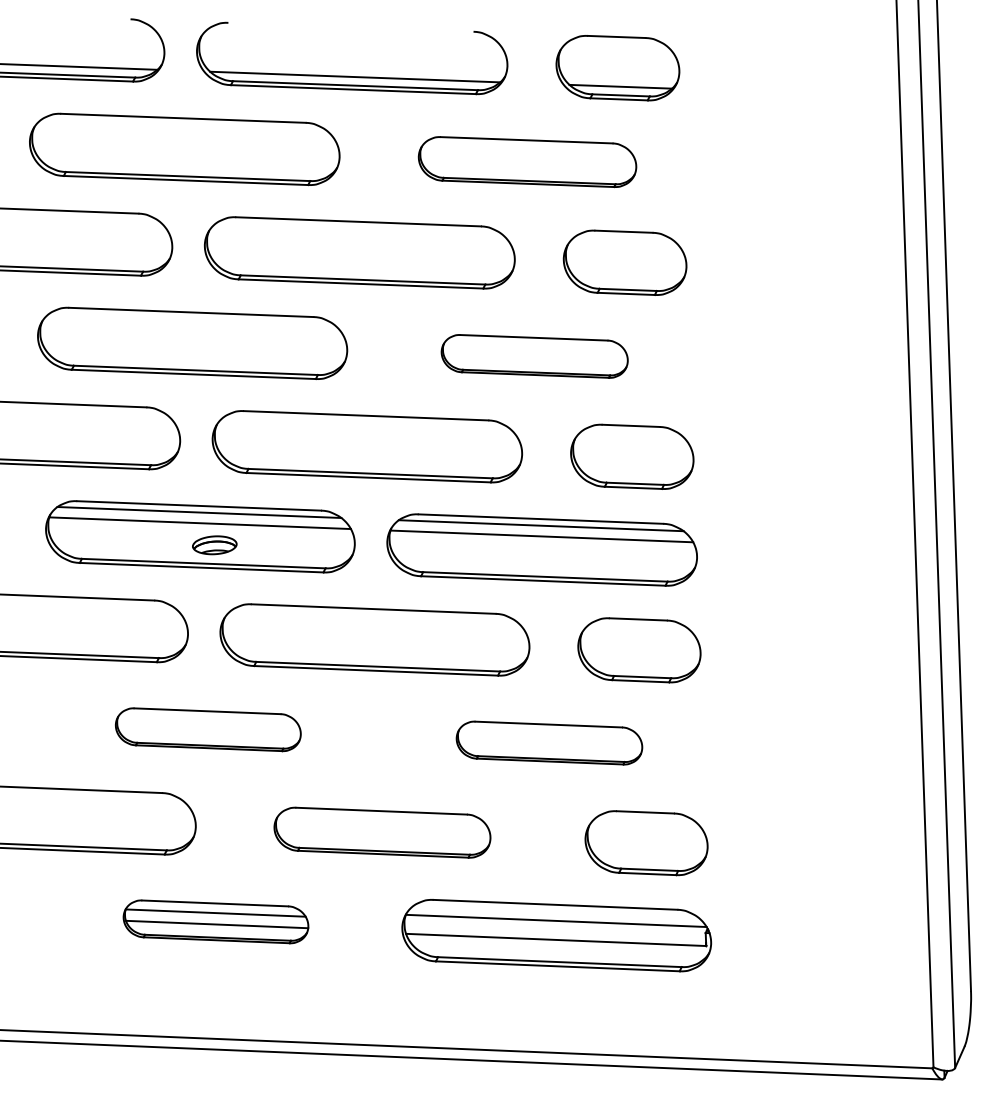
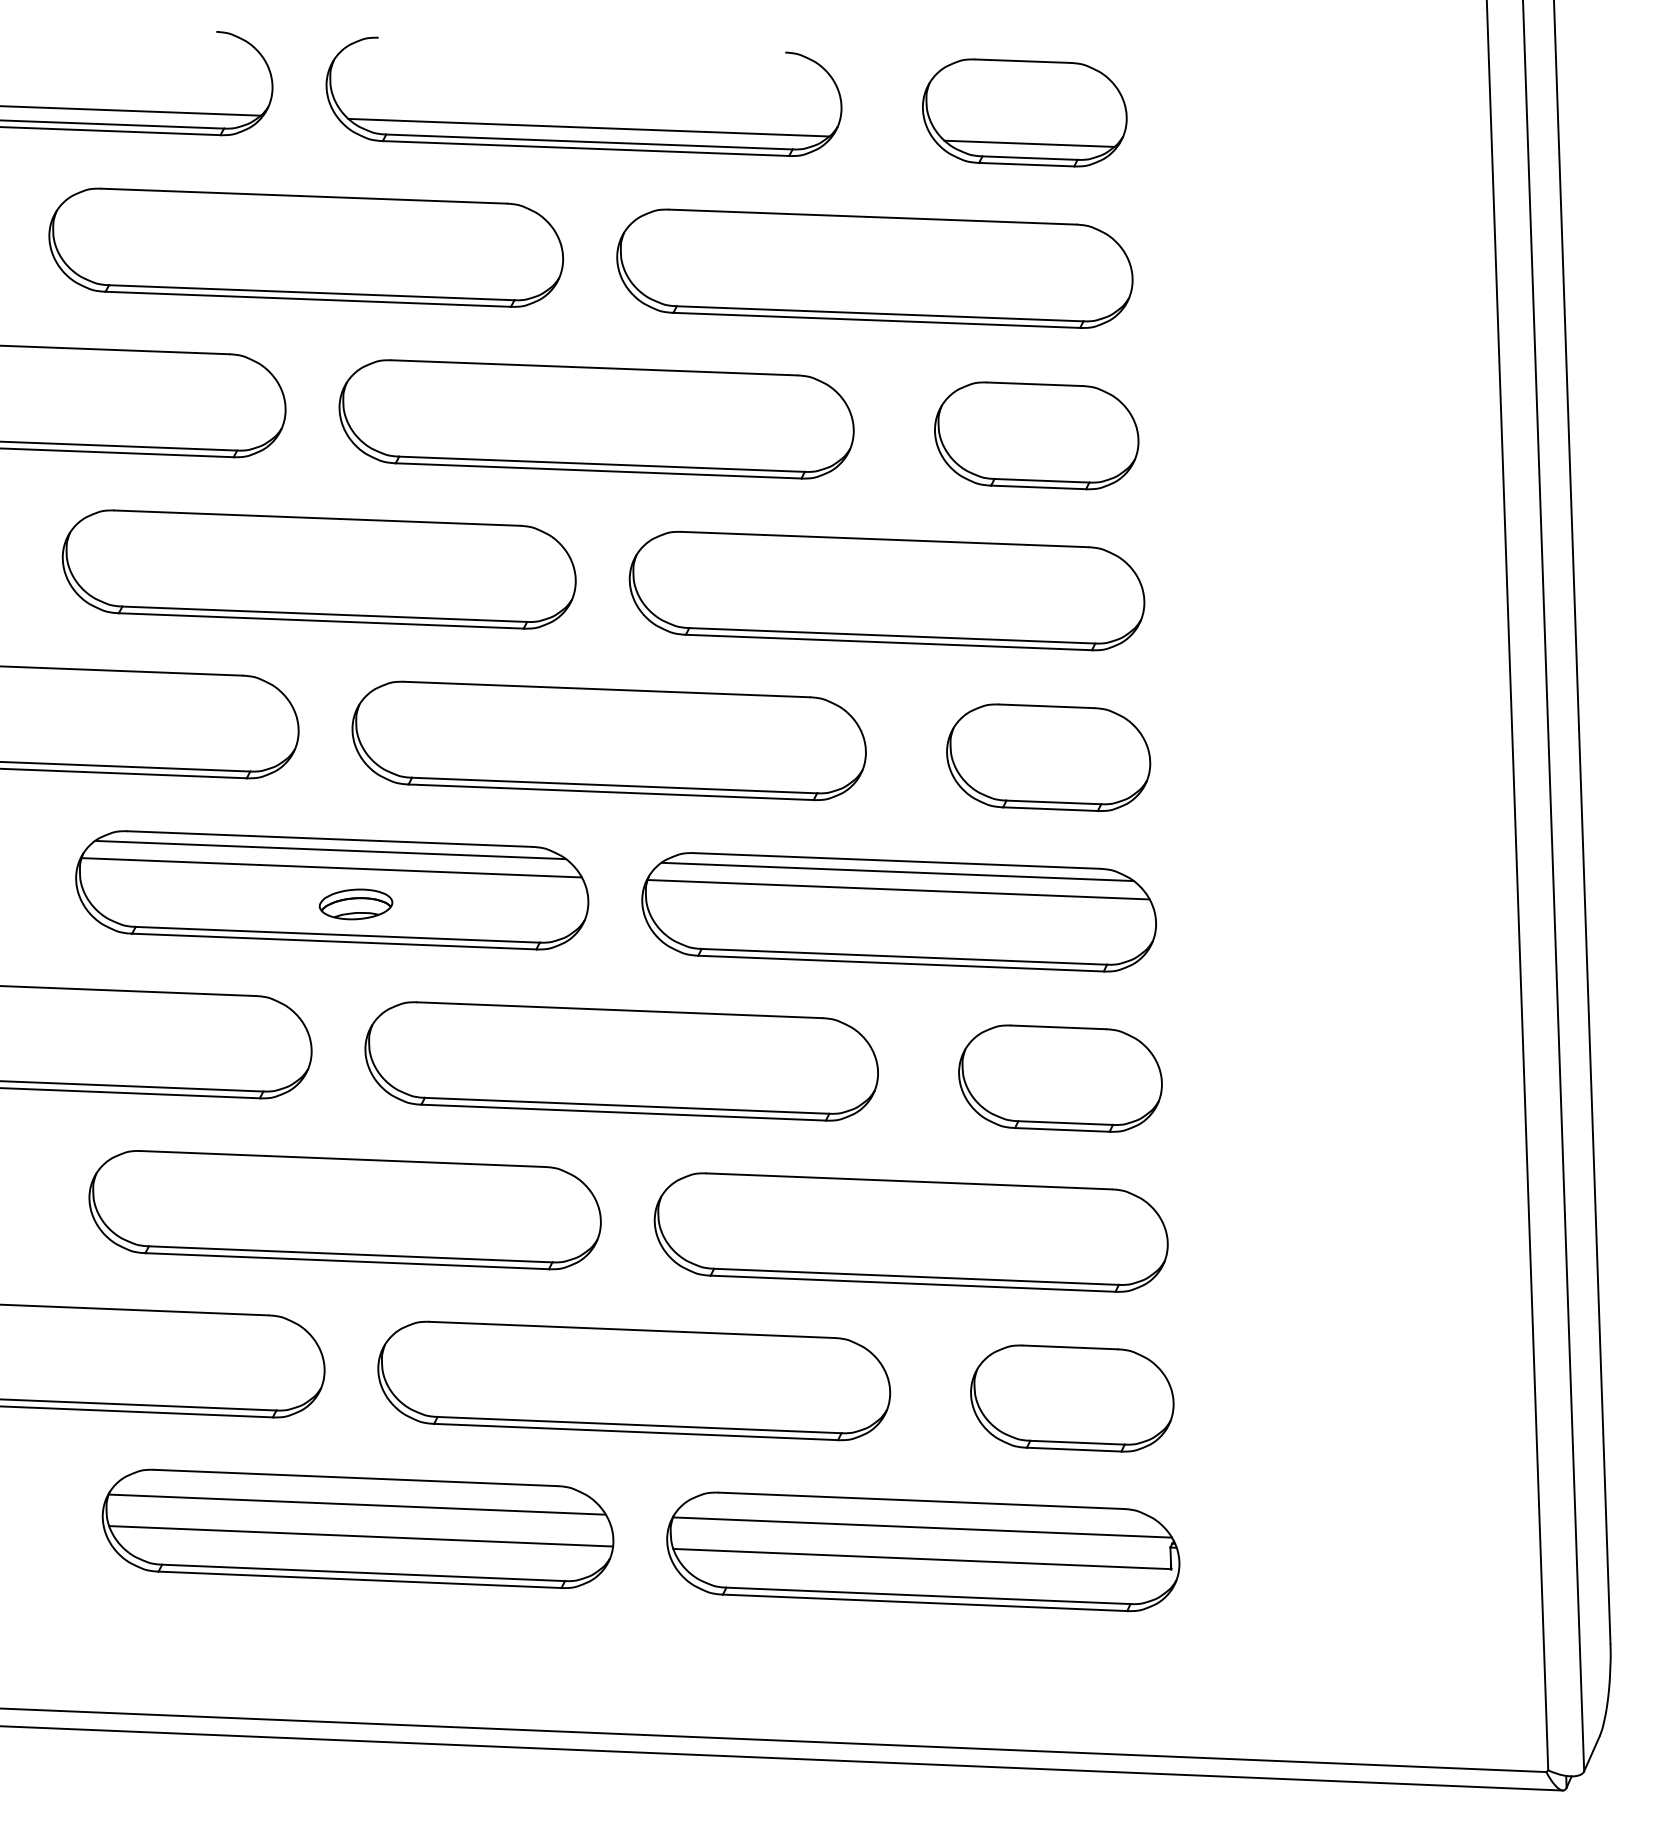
part: (527, 161) -> (874, 267), size x1.43
part: (534, 356) -> (886, 591), size x1.67
part: (208, 729) -> (345, 1209), size x1.67
part: (549, 742) -> (911, 1231), size x1.67
part: (382, 832) -> (634, 1380), size x1.43
part: (215, 921) -> (357, 1528), size x1.67

